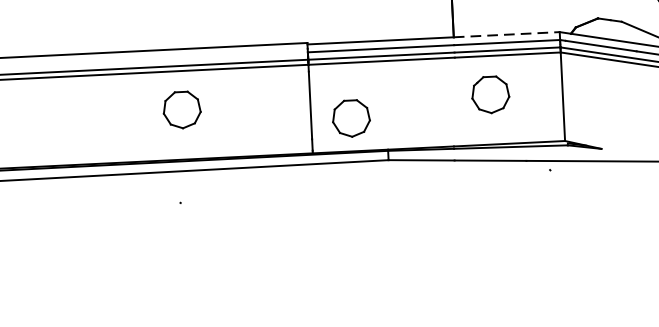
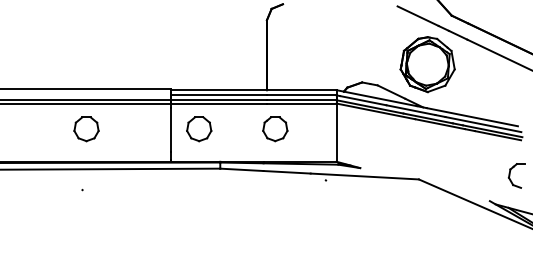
line: (506, 35) -> (301, 90), dashed -> solid
part: (490, 95) -> (275, 129), moved
part: (351, 119) -> (199, 129), moved

